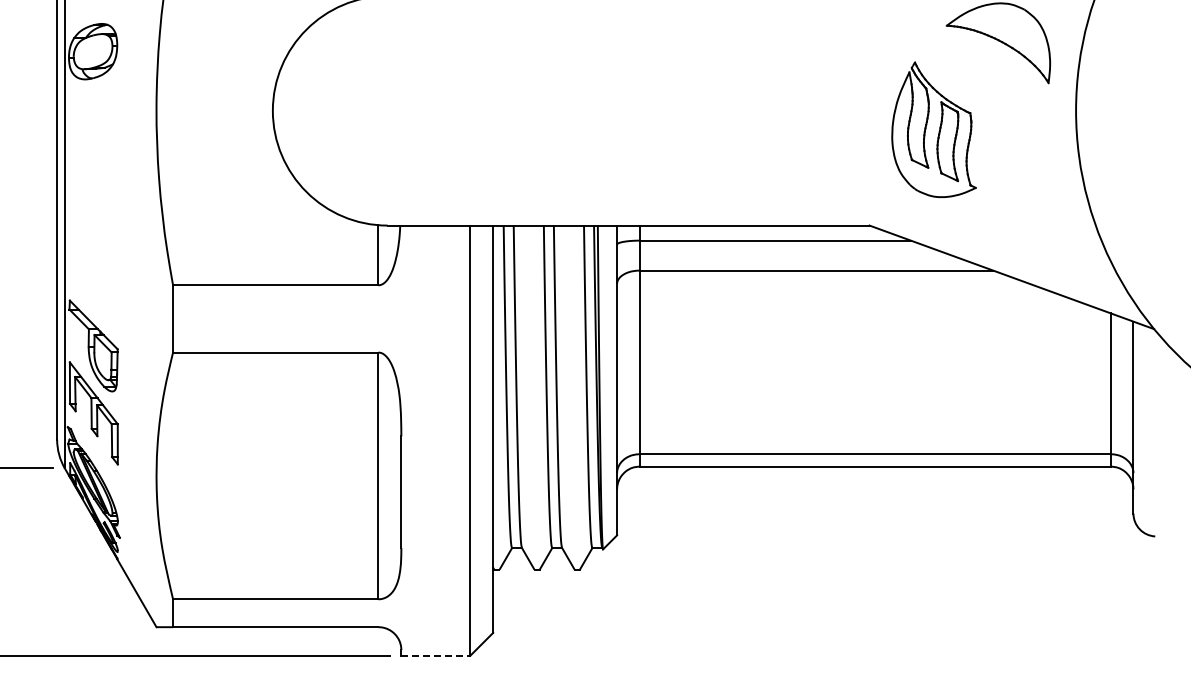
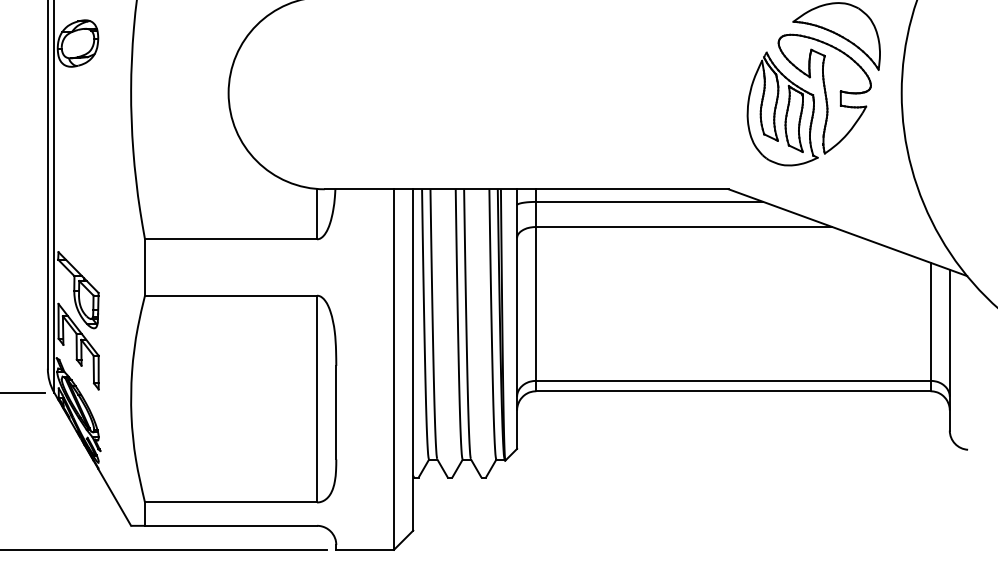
part: (984, 111) -> (824, 93), added
line: (436, 655) -> (365, 549), dashed -> solid

